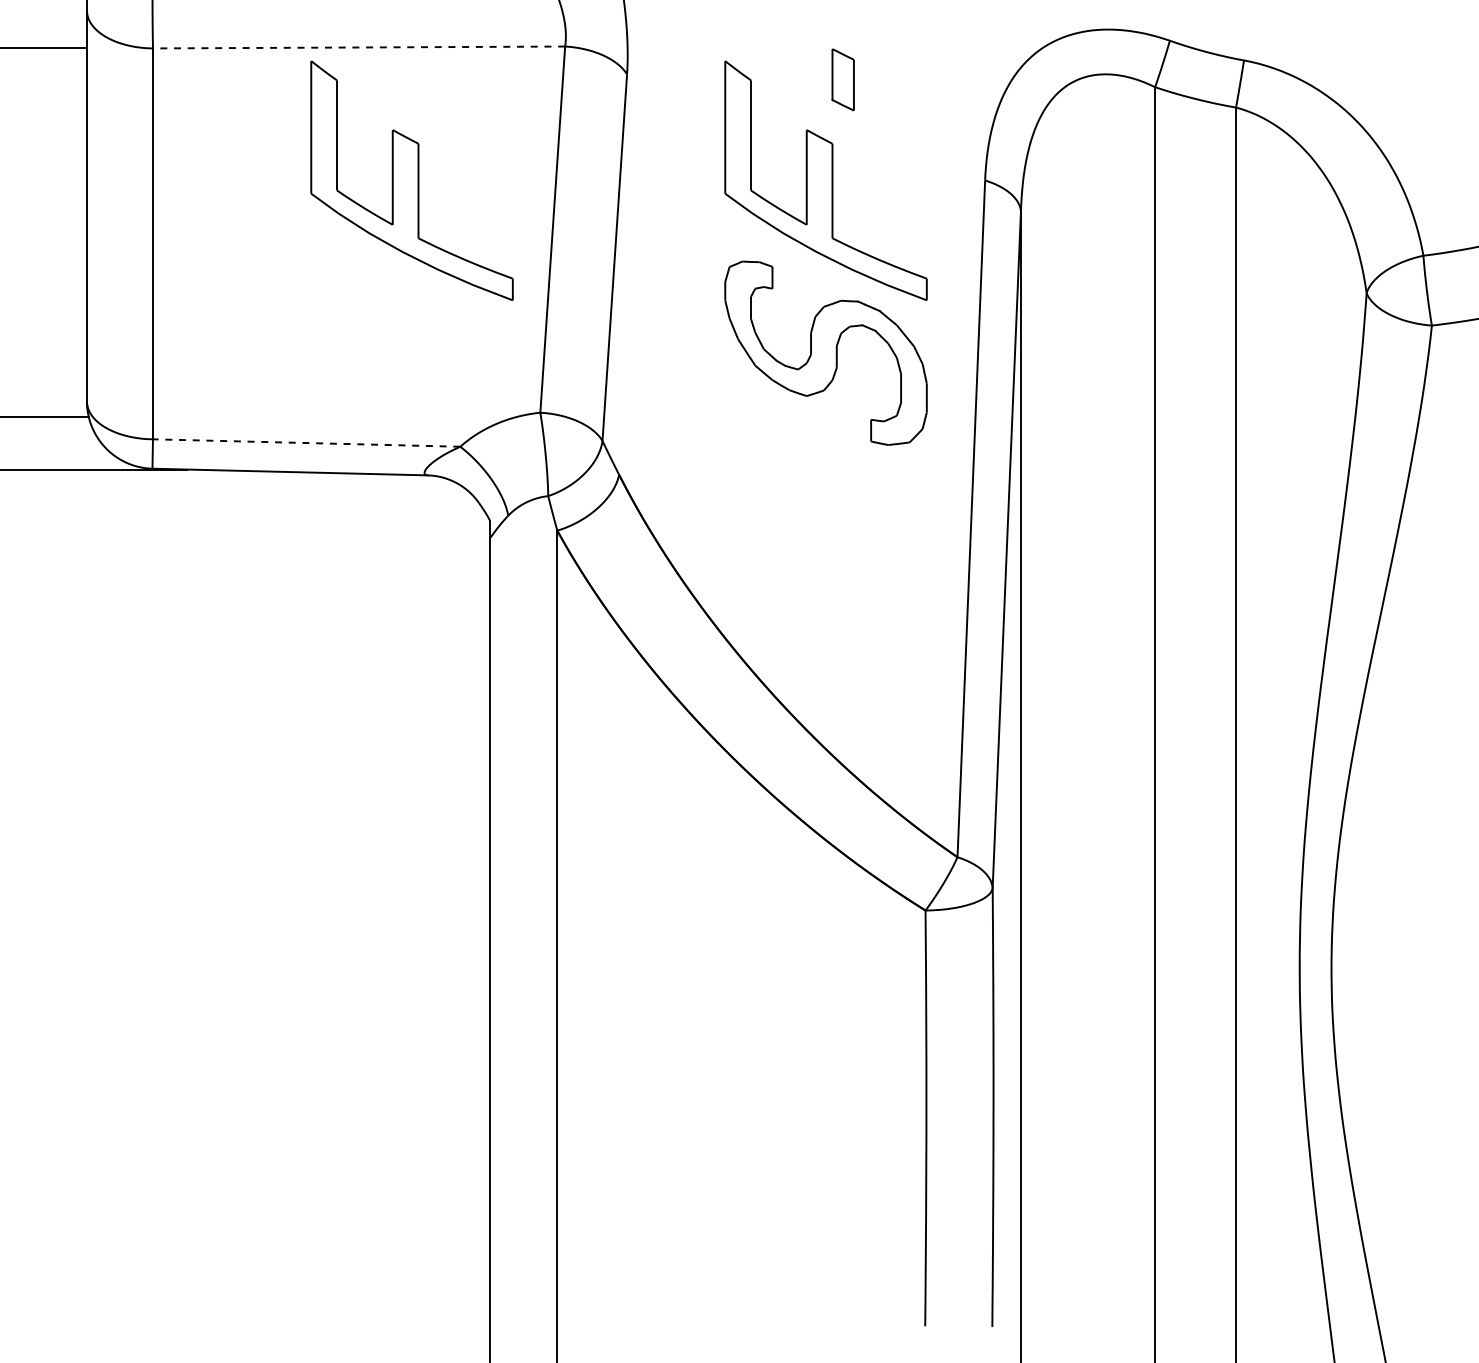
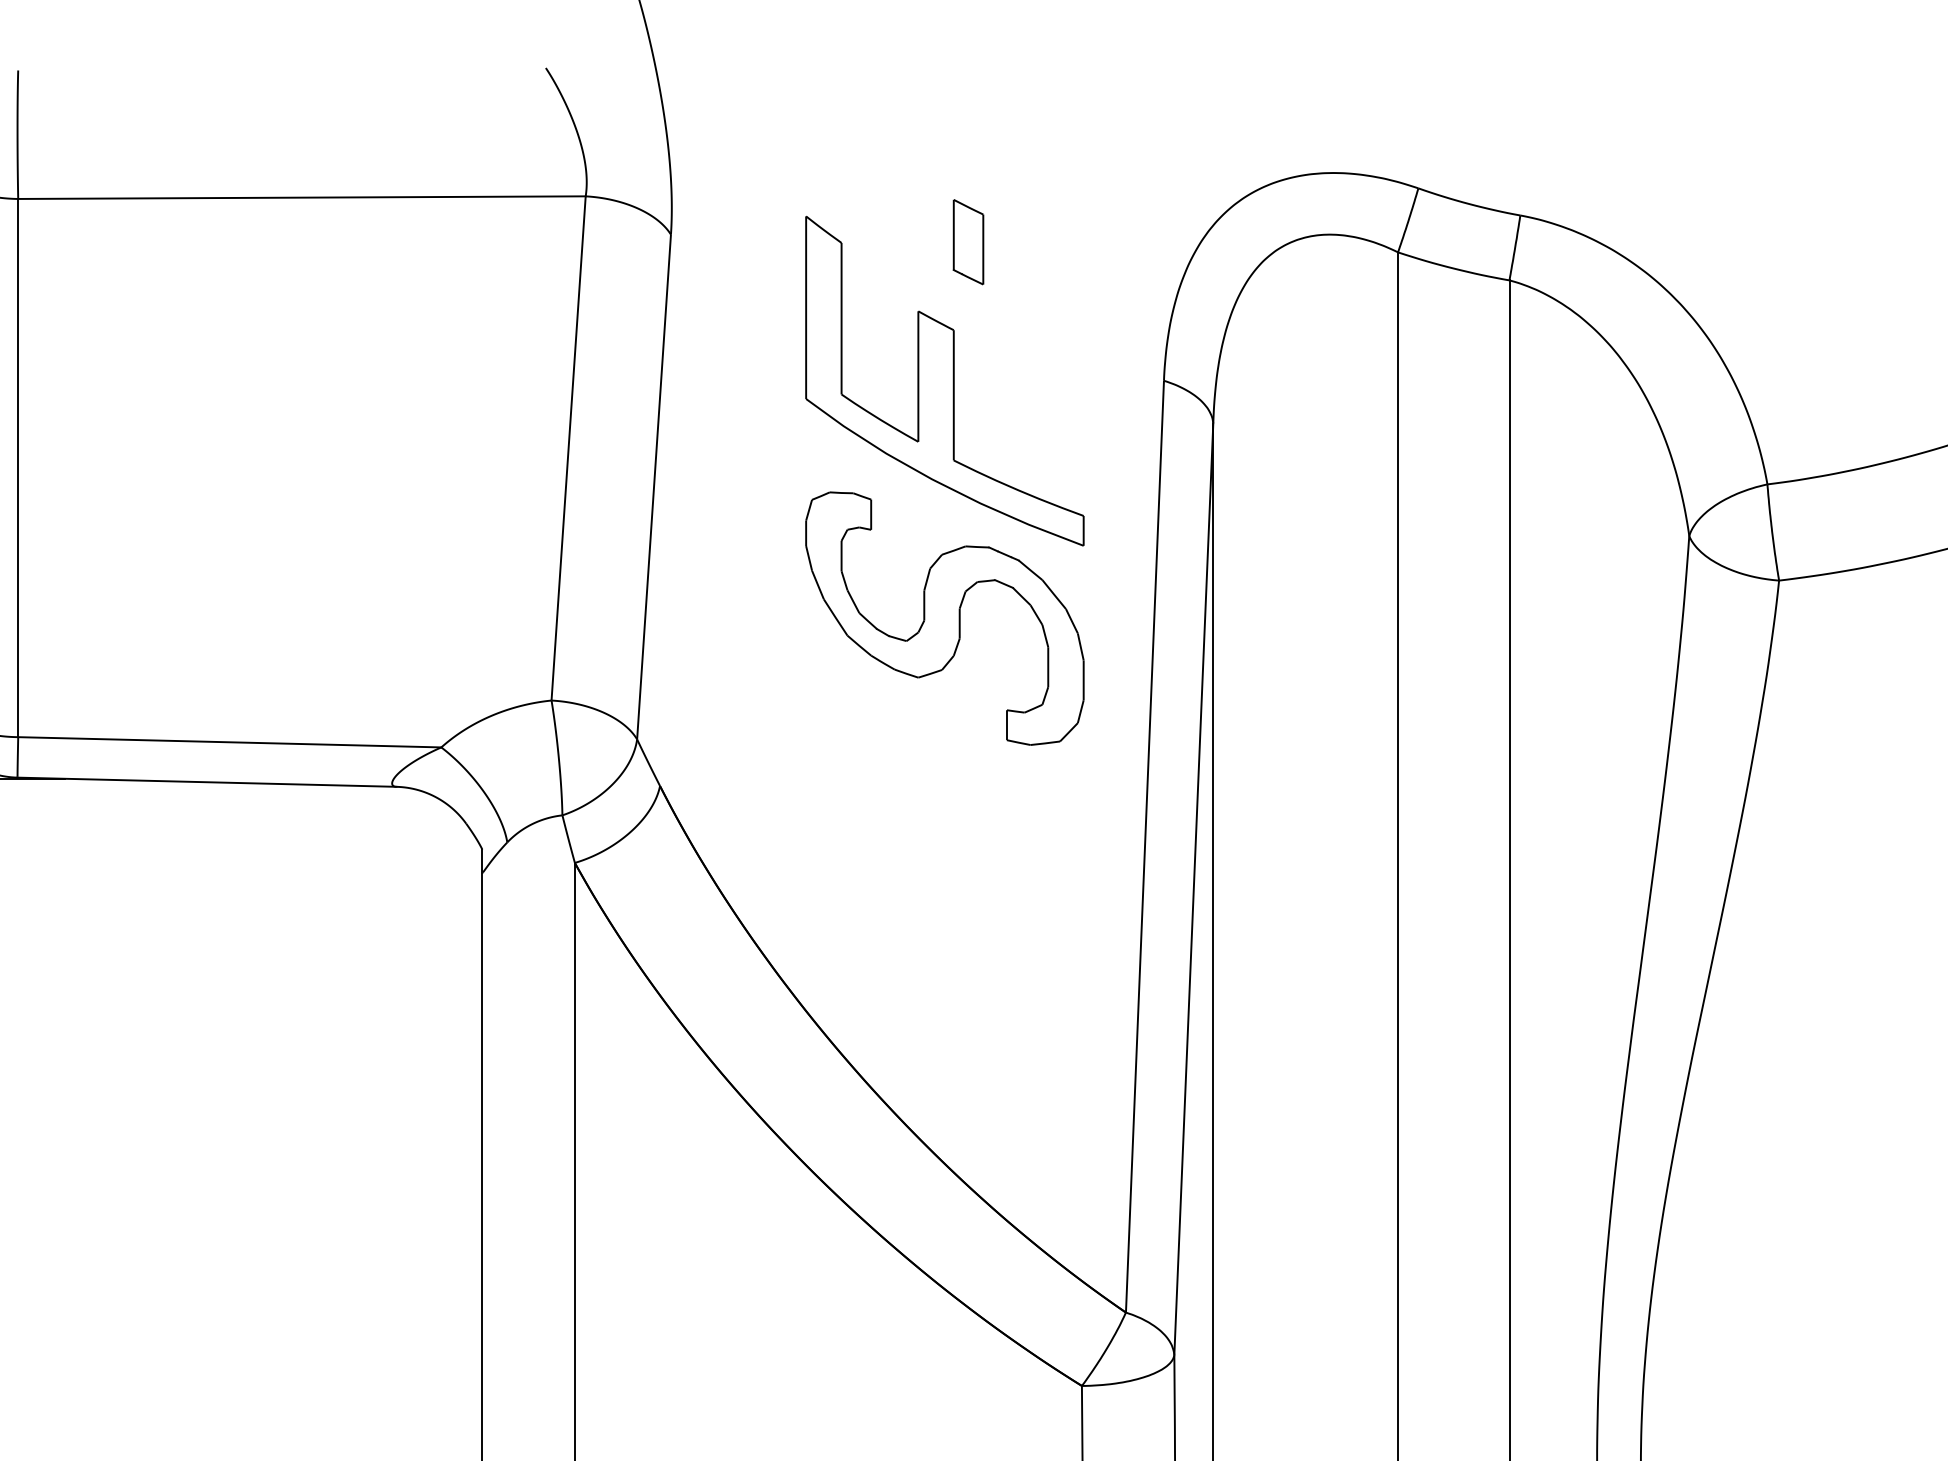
line: (358, 47) -> (301, 197), dashed -> solid
part: (411, 180) -> (374, 380), removed
line: (306, 443) -> (229, 742), dashed -> solid

